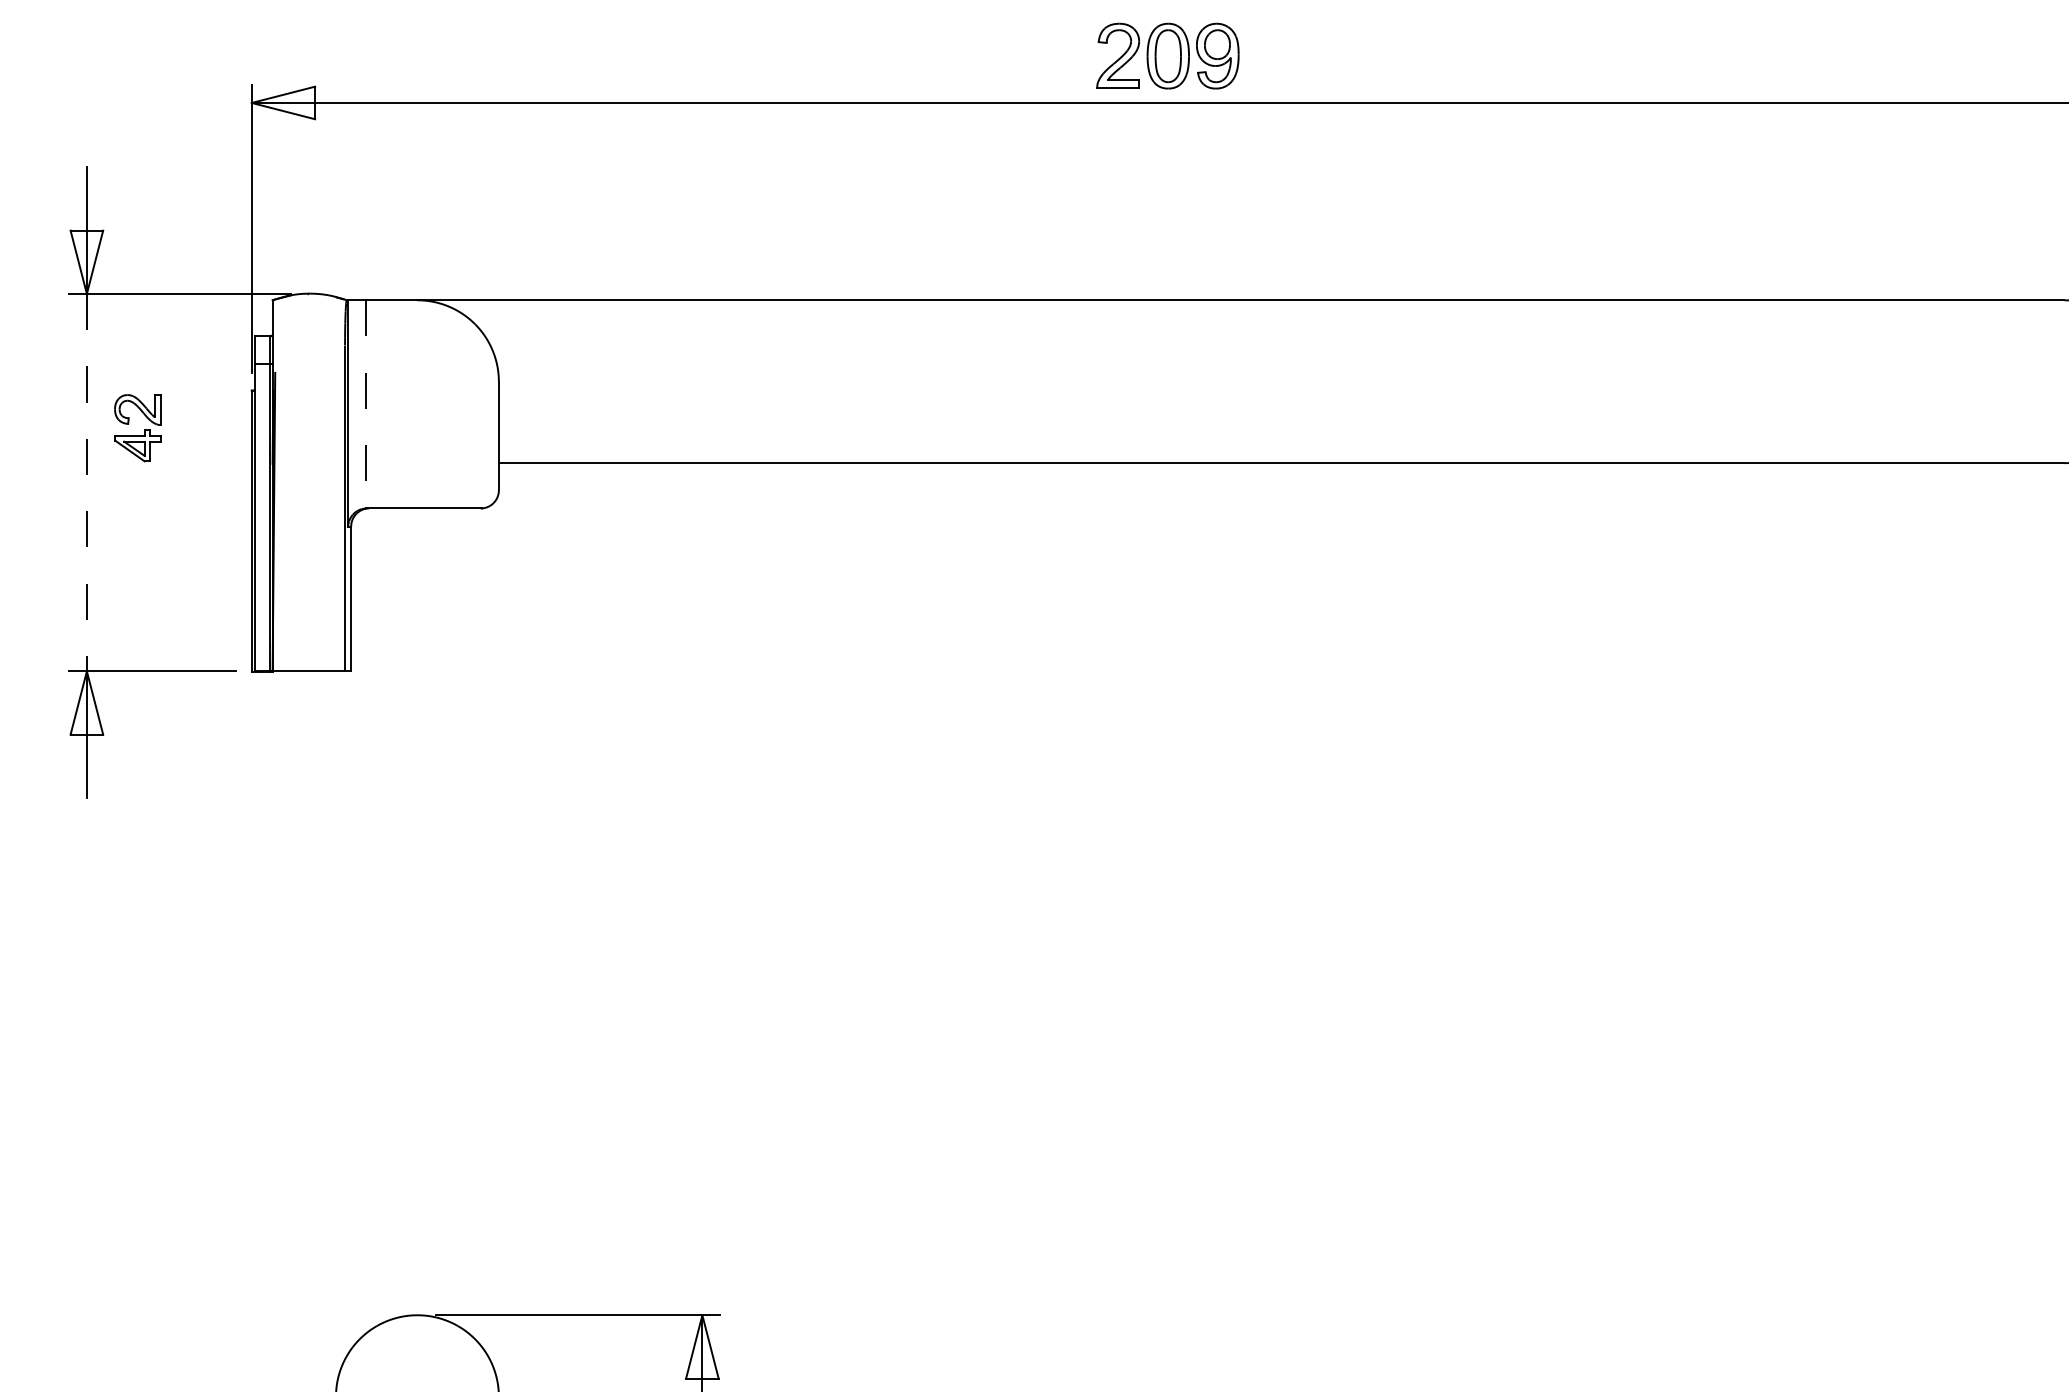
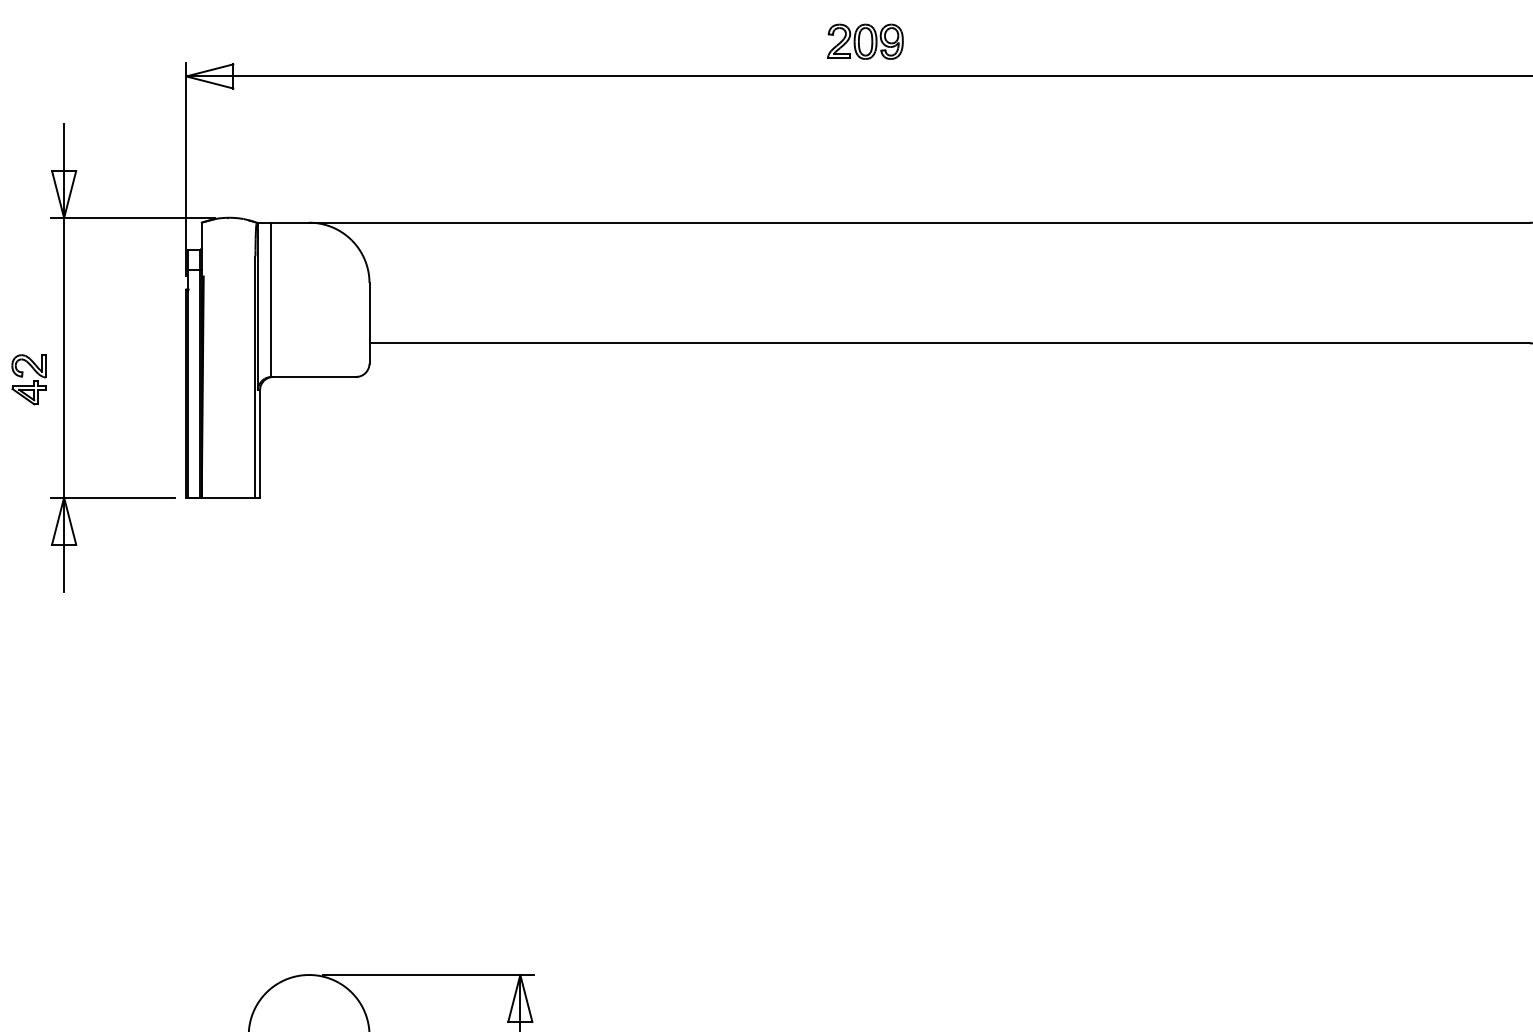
part: (1167, 56) -> (865, 42), size x0.71
line: (366, 404) -> (271, 299), dashed -> solid
part: (137, 435) -> (29, 385), moved
line: (86, 482) -> (63, 357), dashed -> solid

